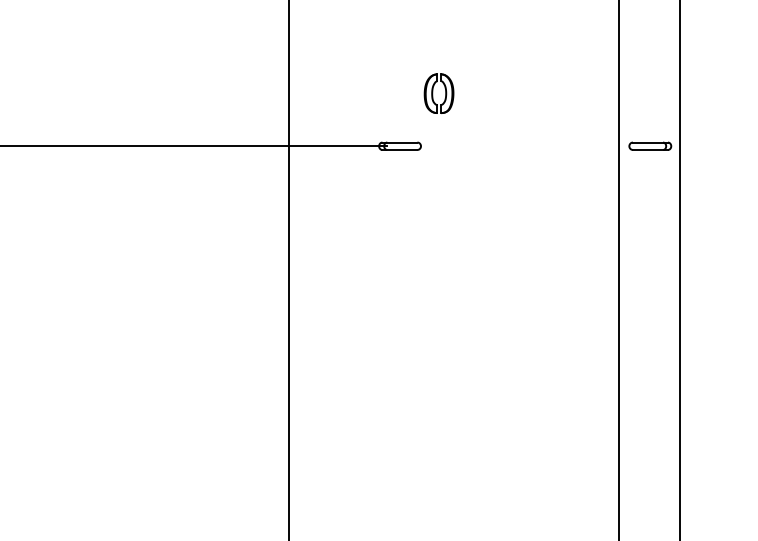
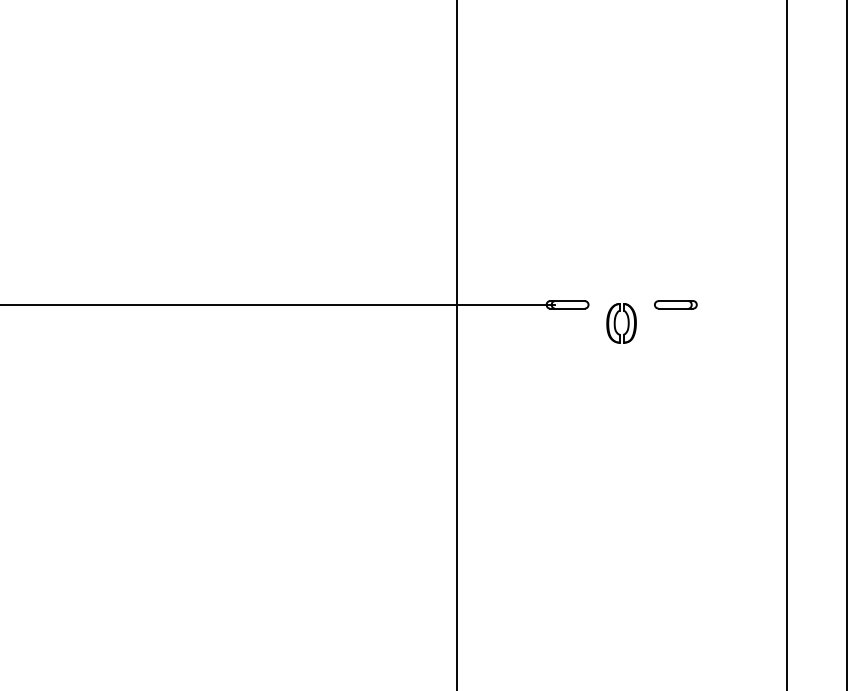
part: (438, 93) -> (621, 323), moved
part: (649, 145) -> (675, 304), moved

